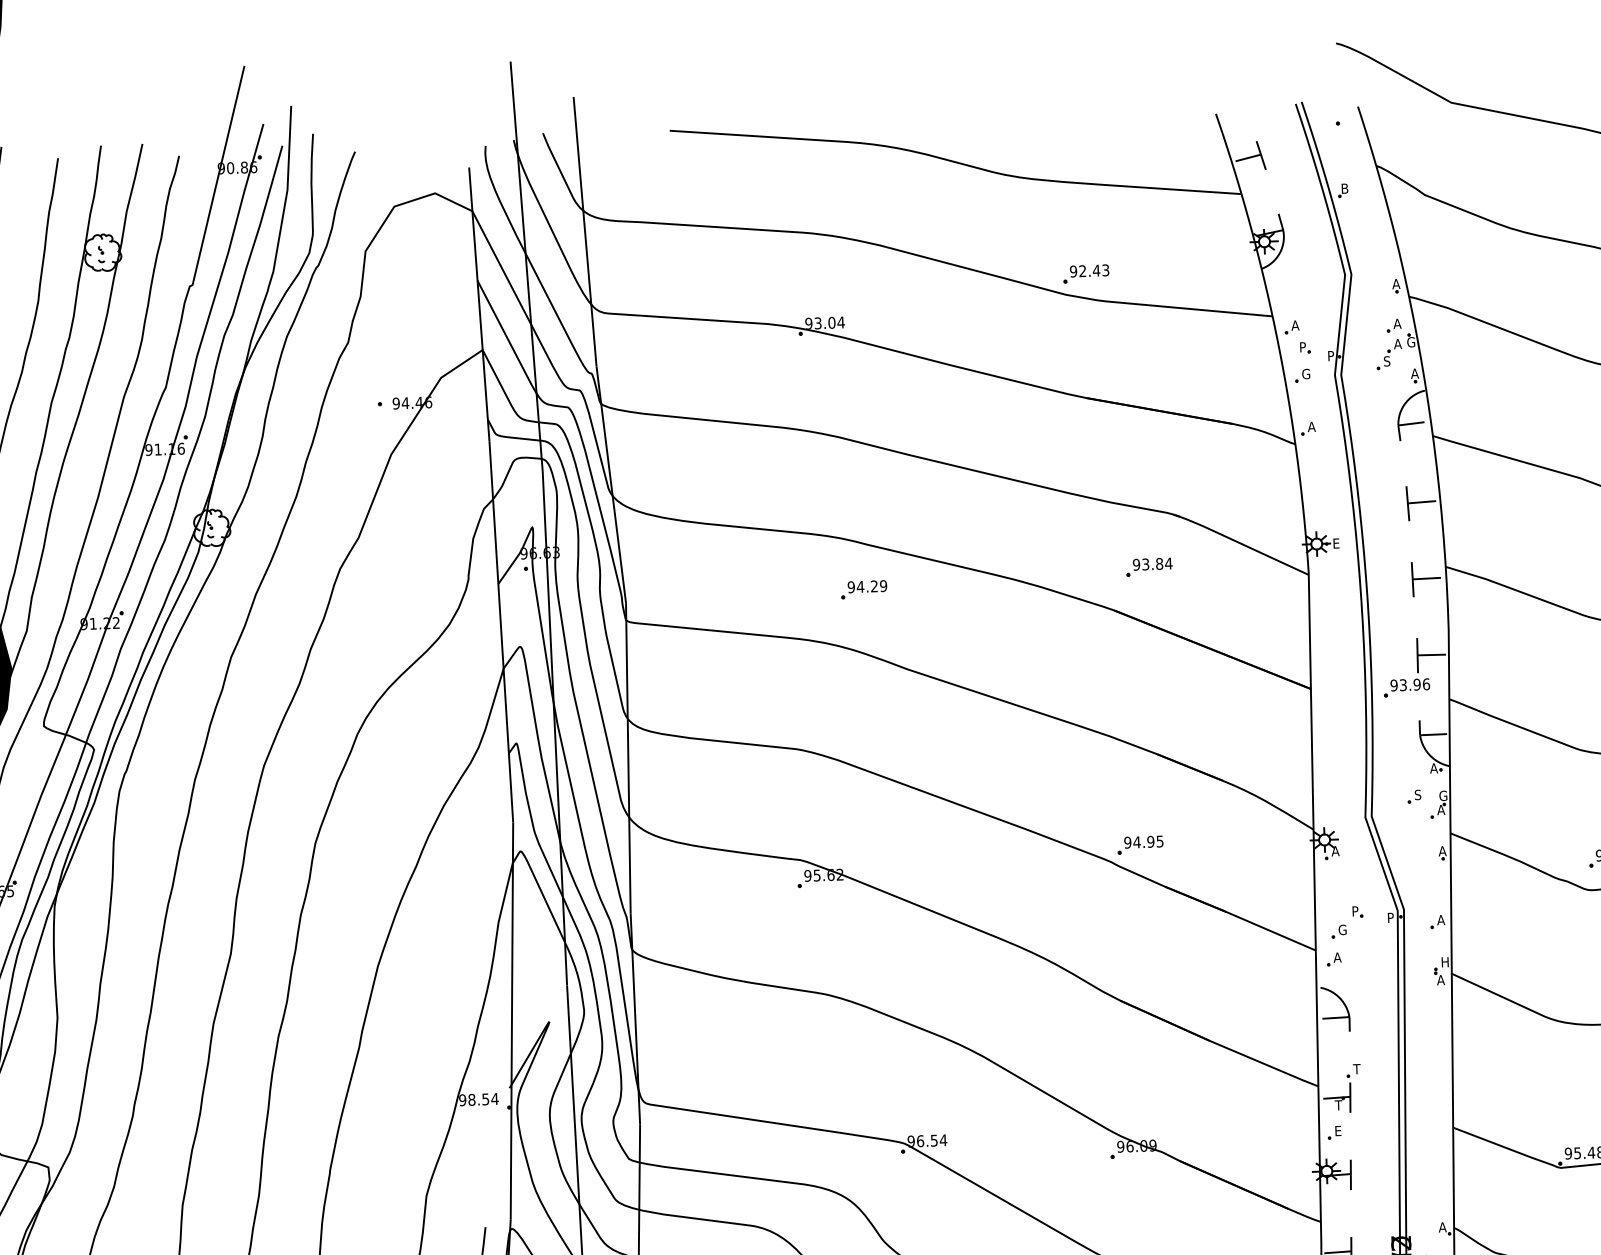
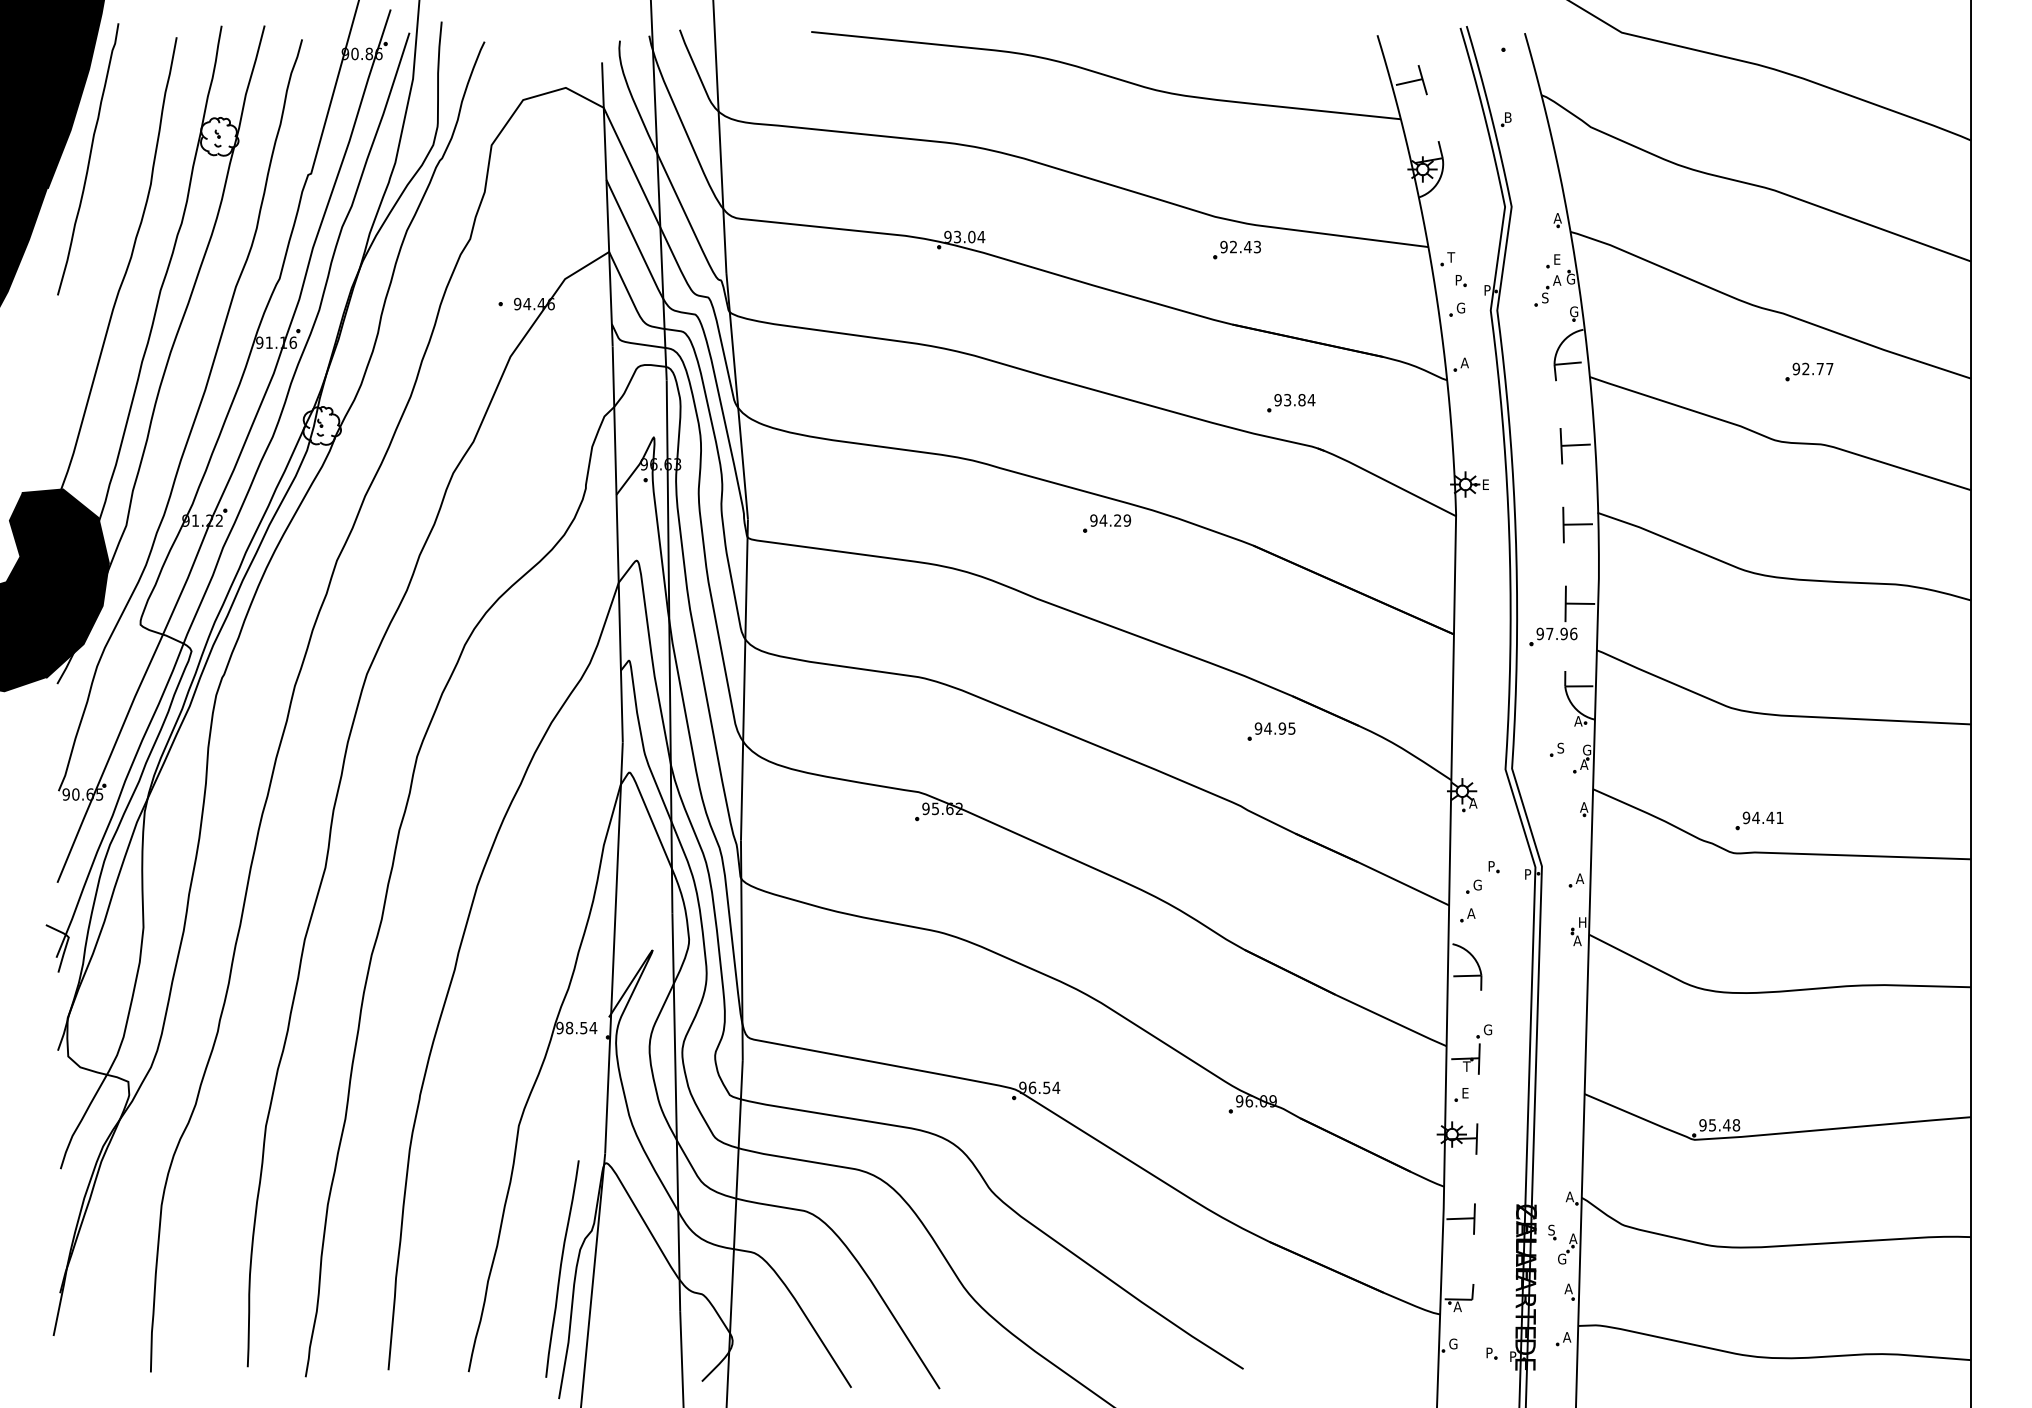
part: (1085, 273) -> (1236, 249), moved
text: (1397, 323) -> (1557, 259), A -> E
text: (1295, 325) -> (1451, 257), A -> T
text: (1414, 373) -> (1573, 311), A -> G
part: (1149, 567) -> (1291, 403), moved
part: (864, 589) -> (1107, 523), moved
text: (1403, 684) -> (1549, 633), 93.96 -> 97.96
part: (1140, 845) -> (1271, 731), moved
text: (1357, 1068) -> (1487, 1029), T -> G

